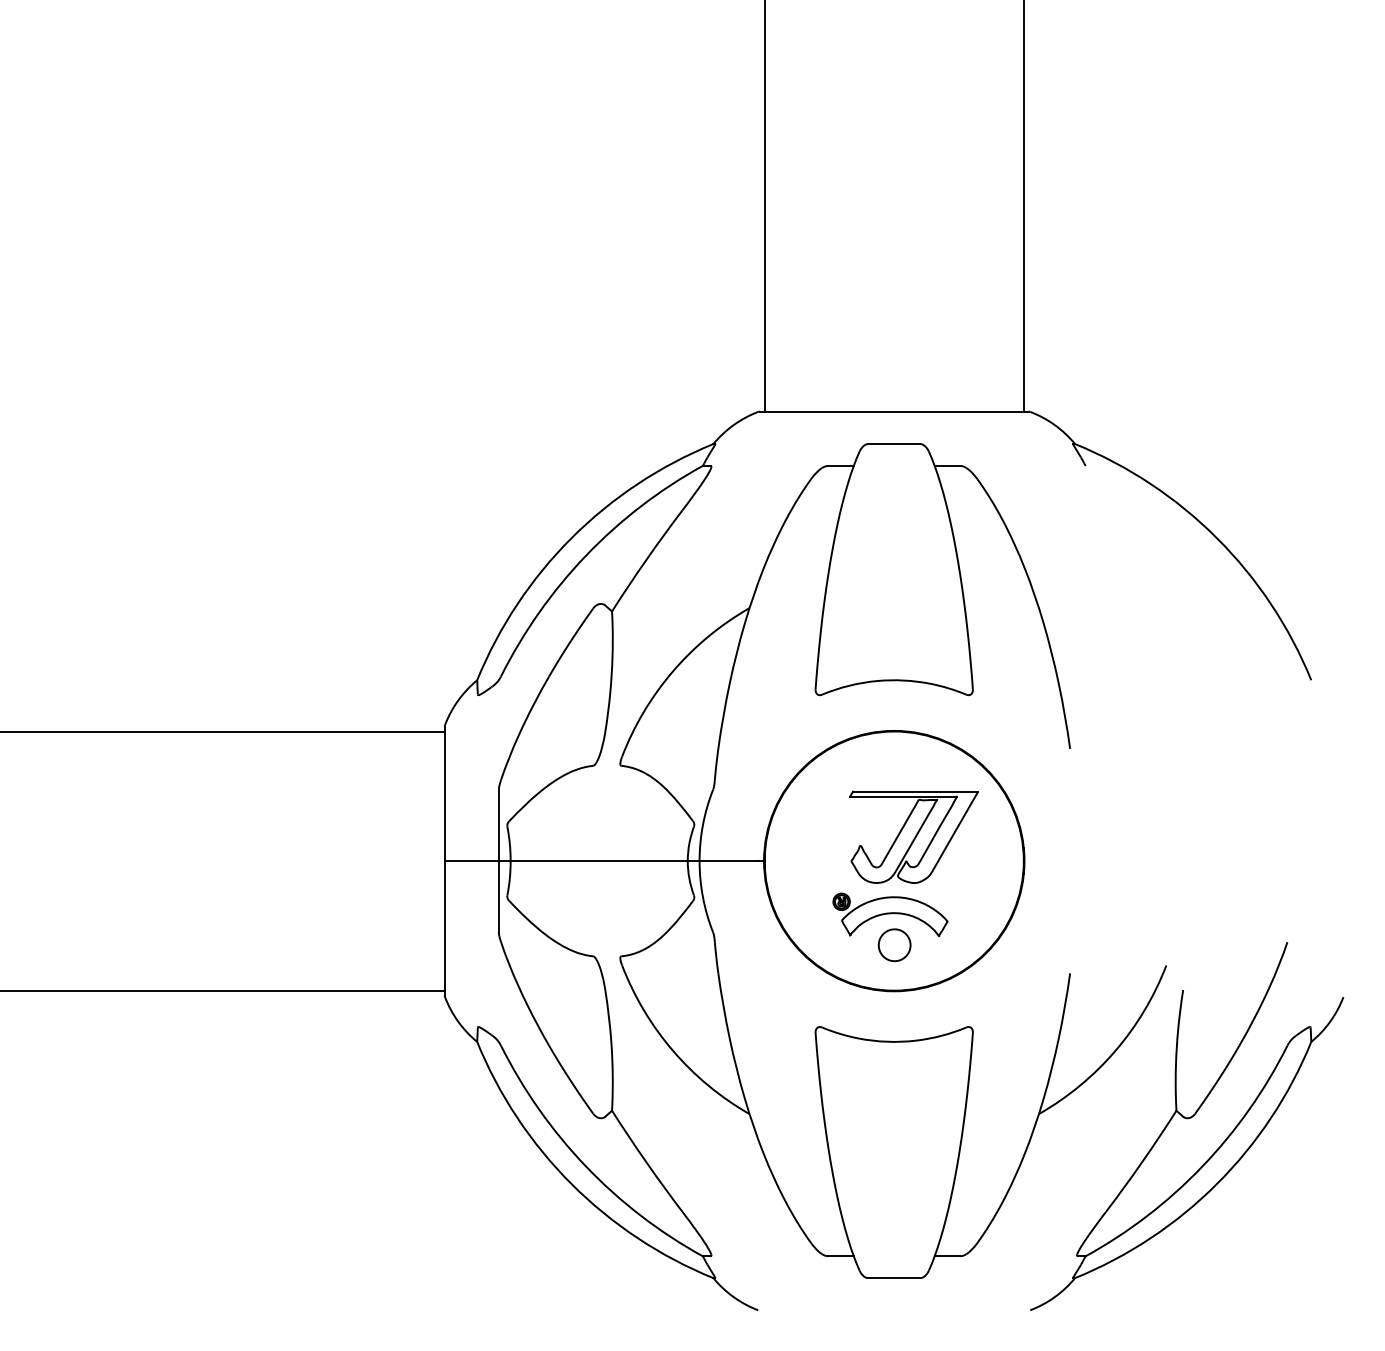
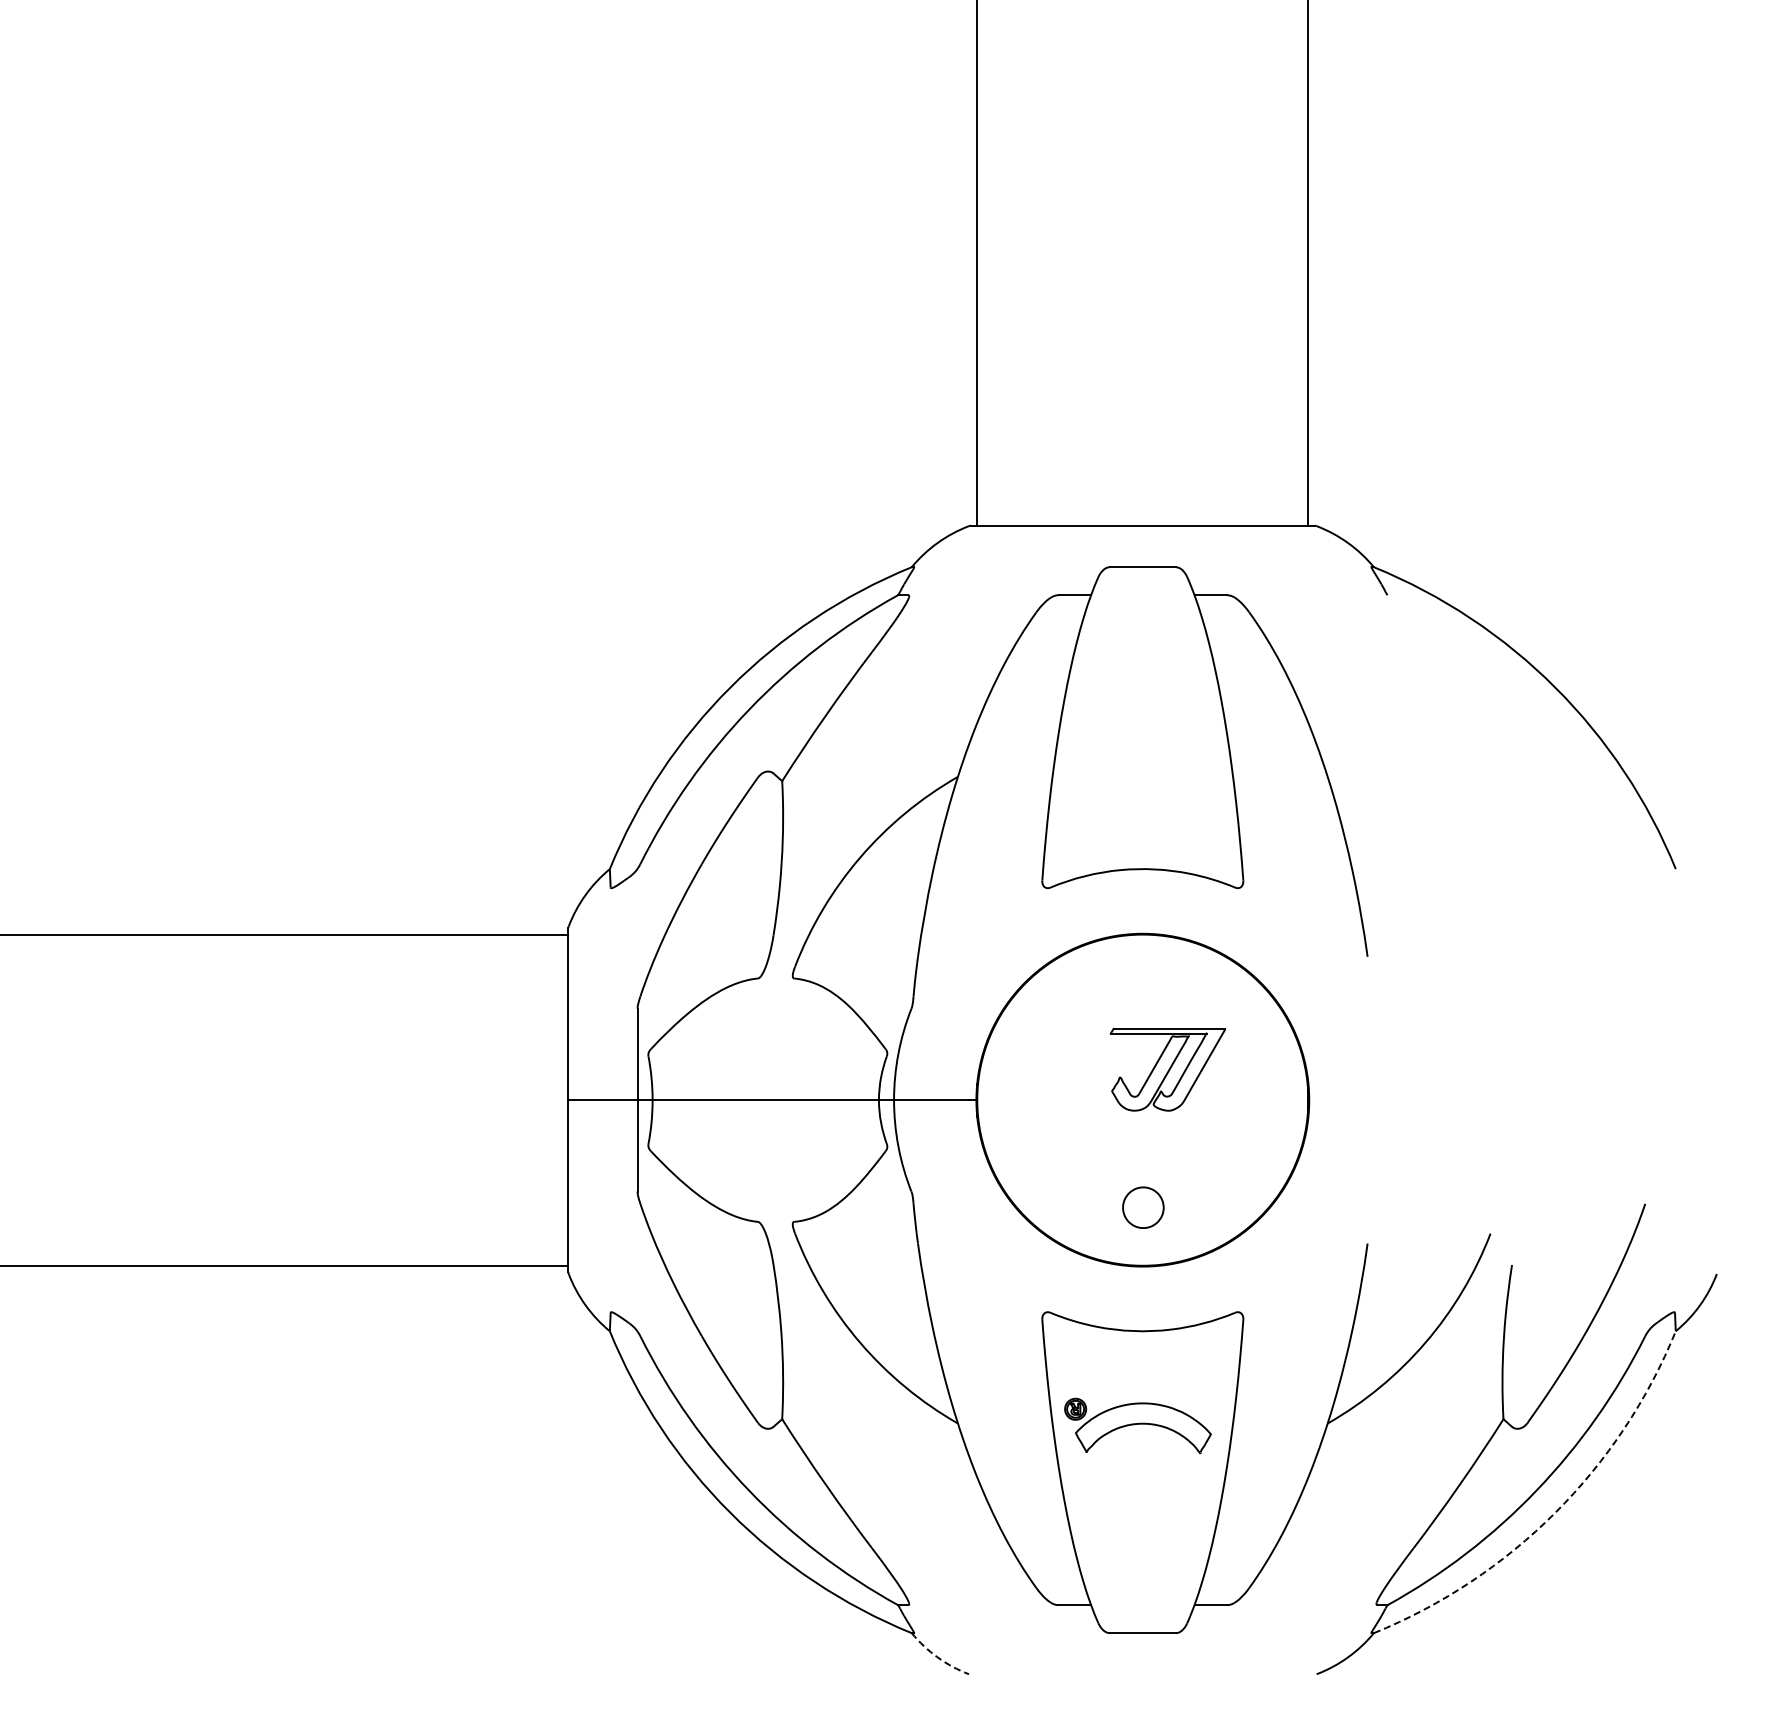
part: (913, 837) -> (1167, 1069), size x0.7
part: (890, 914) -> (1137, 1425), moved
arc: (1217, 1183) -> (1555, 1512), solid -> dashed
arc: (733, 1297) -> (937, 1657), solid -> dashed

